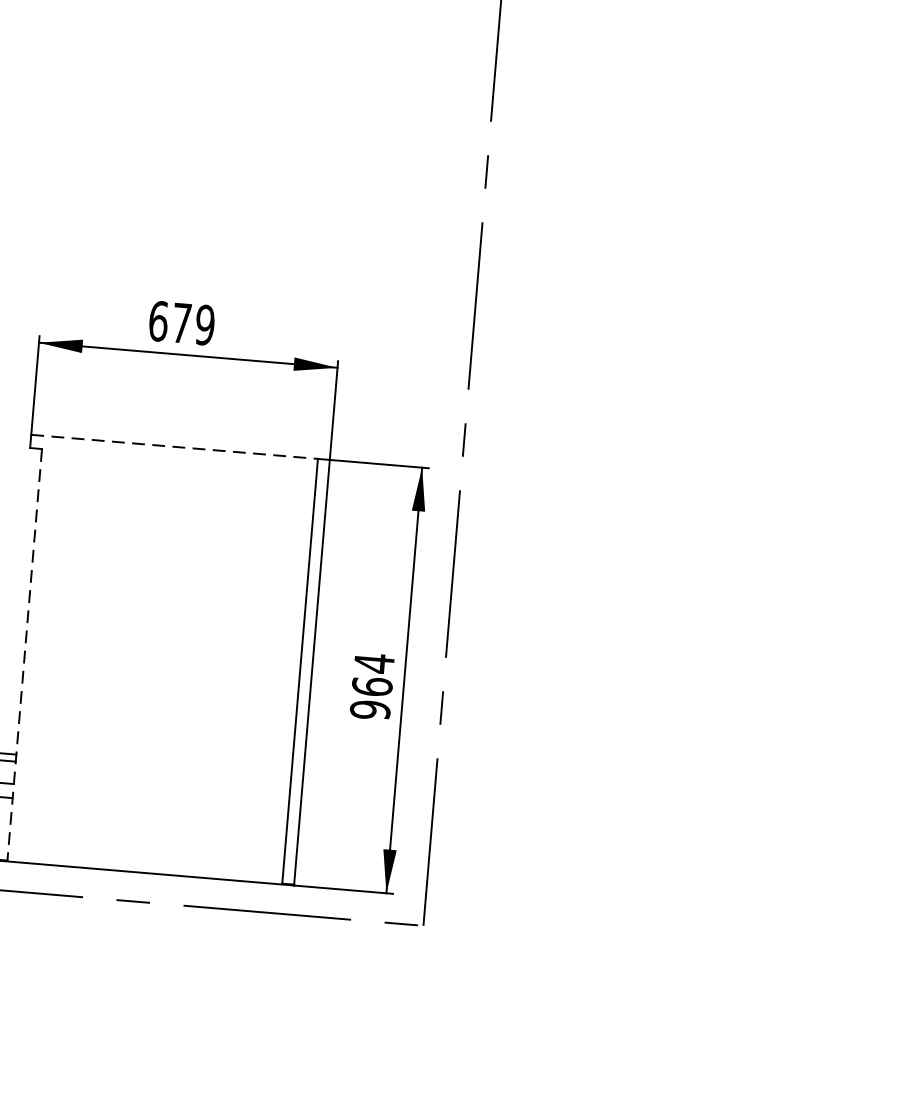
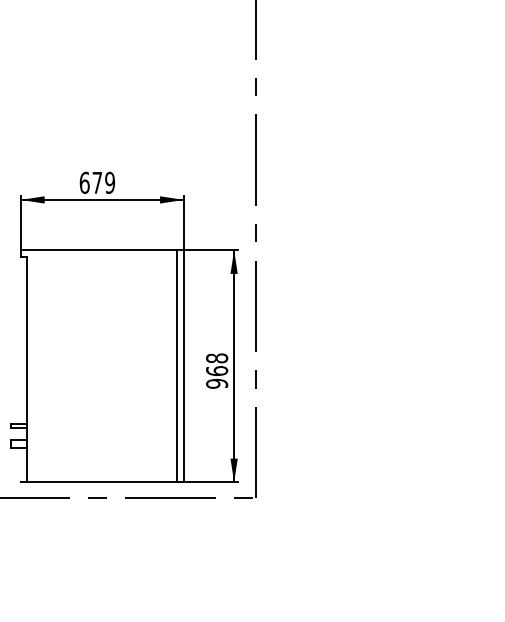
line: (175, 447) -> (99, 250), dashed -> solid
line: (24, 656) -> (27, 370), dashed -> solid
text: (374, 663) -> (217, 358), 964 -> 968

